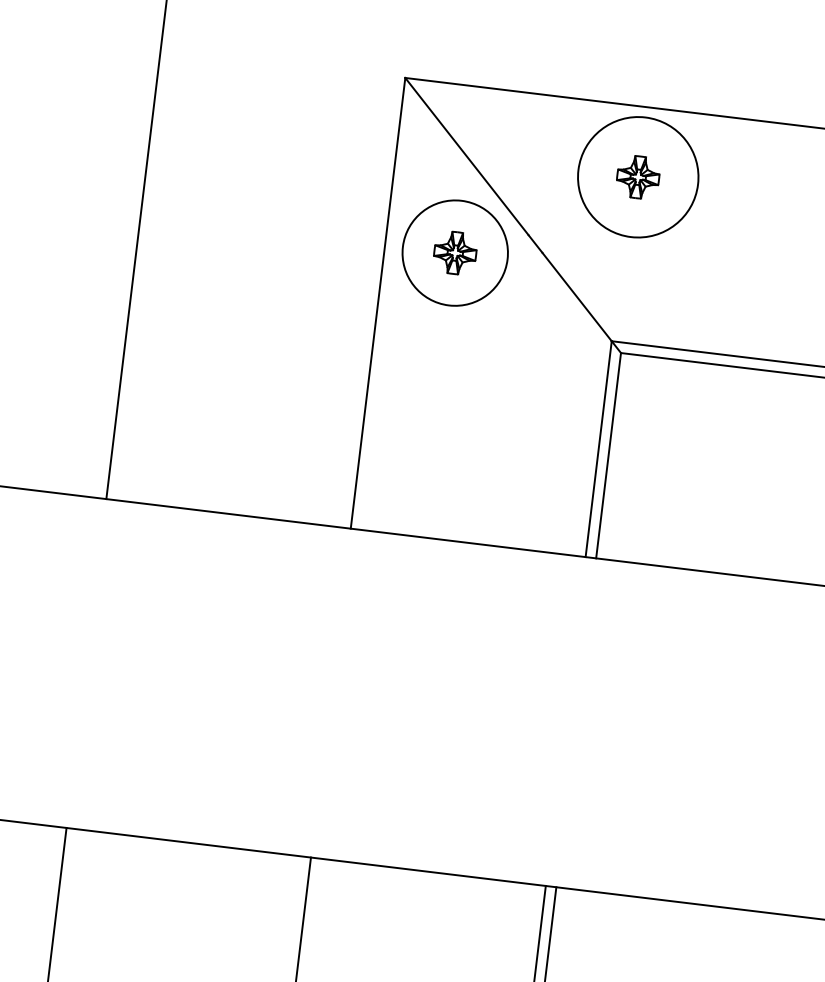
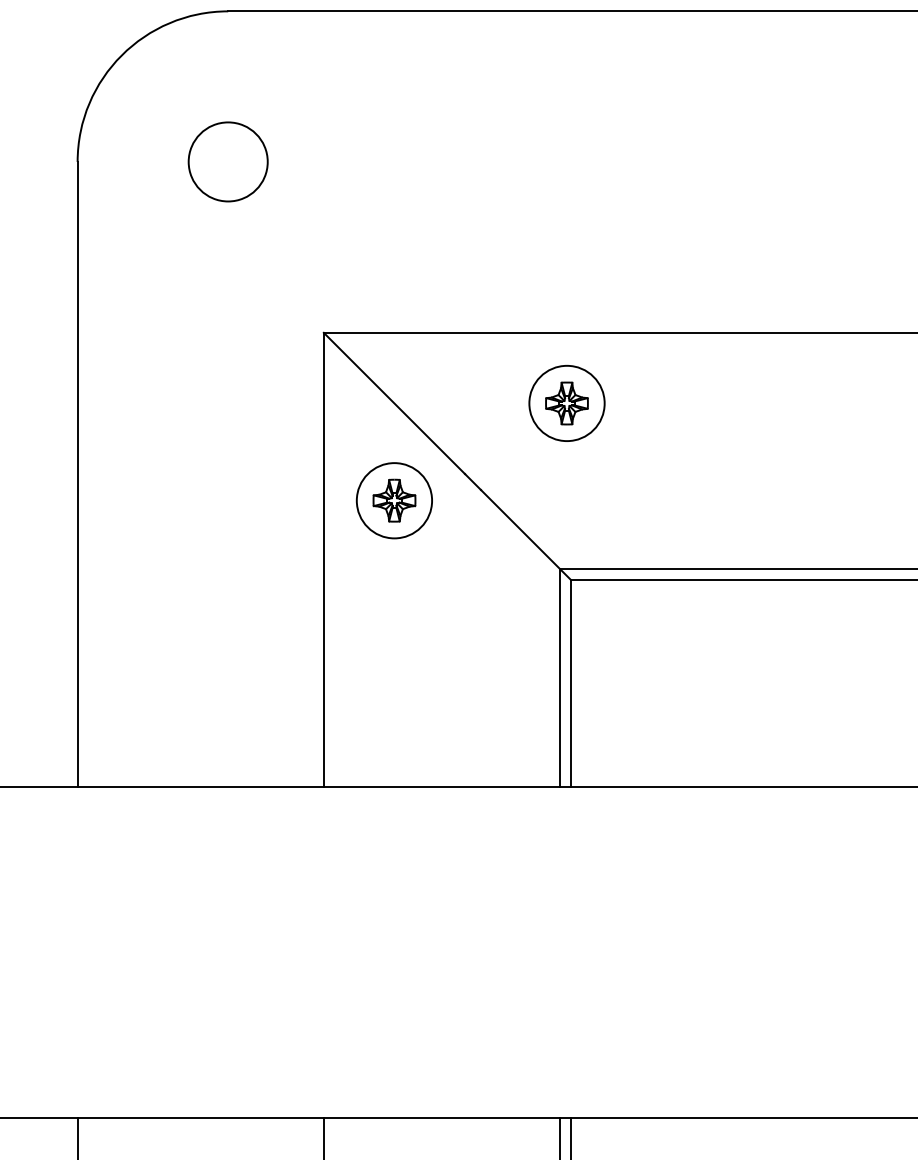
circle: (637, 177) -> (566, 403), size x0.62
circle: (455, 252) -> (394, 500), size x0.71

